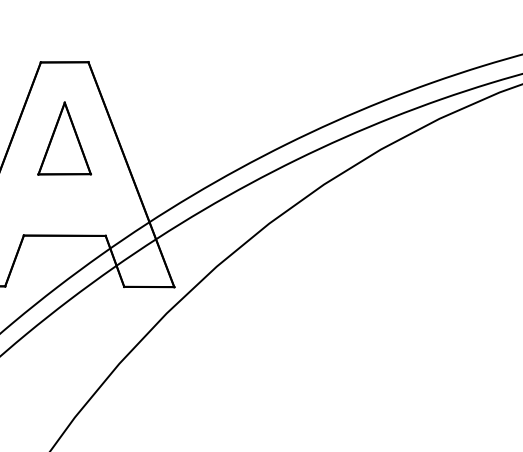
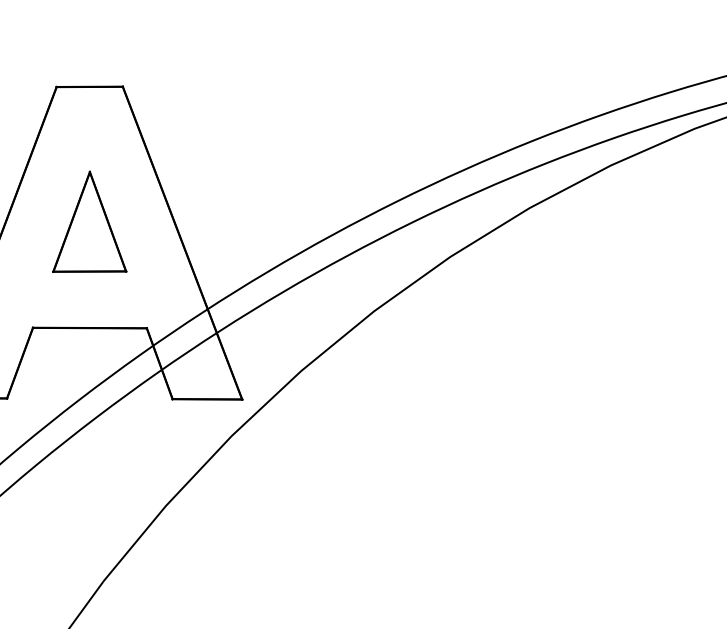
part: (64, 138) -> (89, 221), moved

